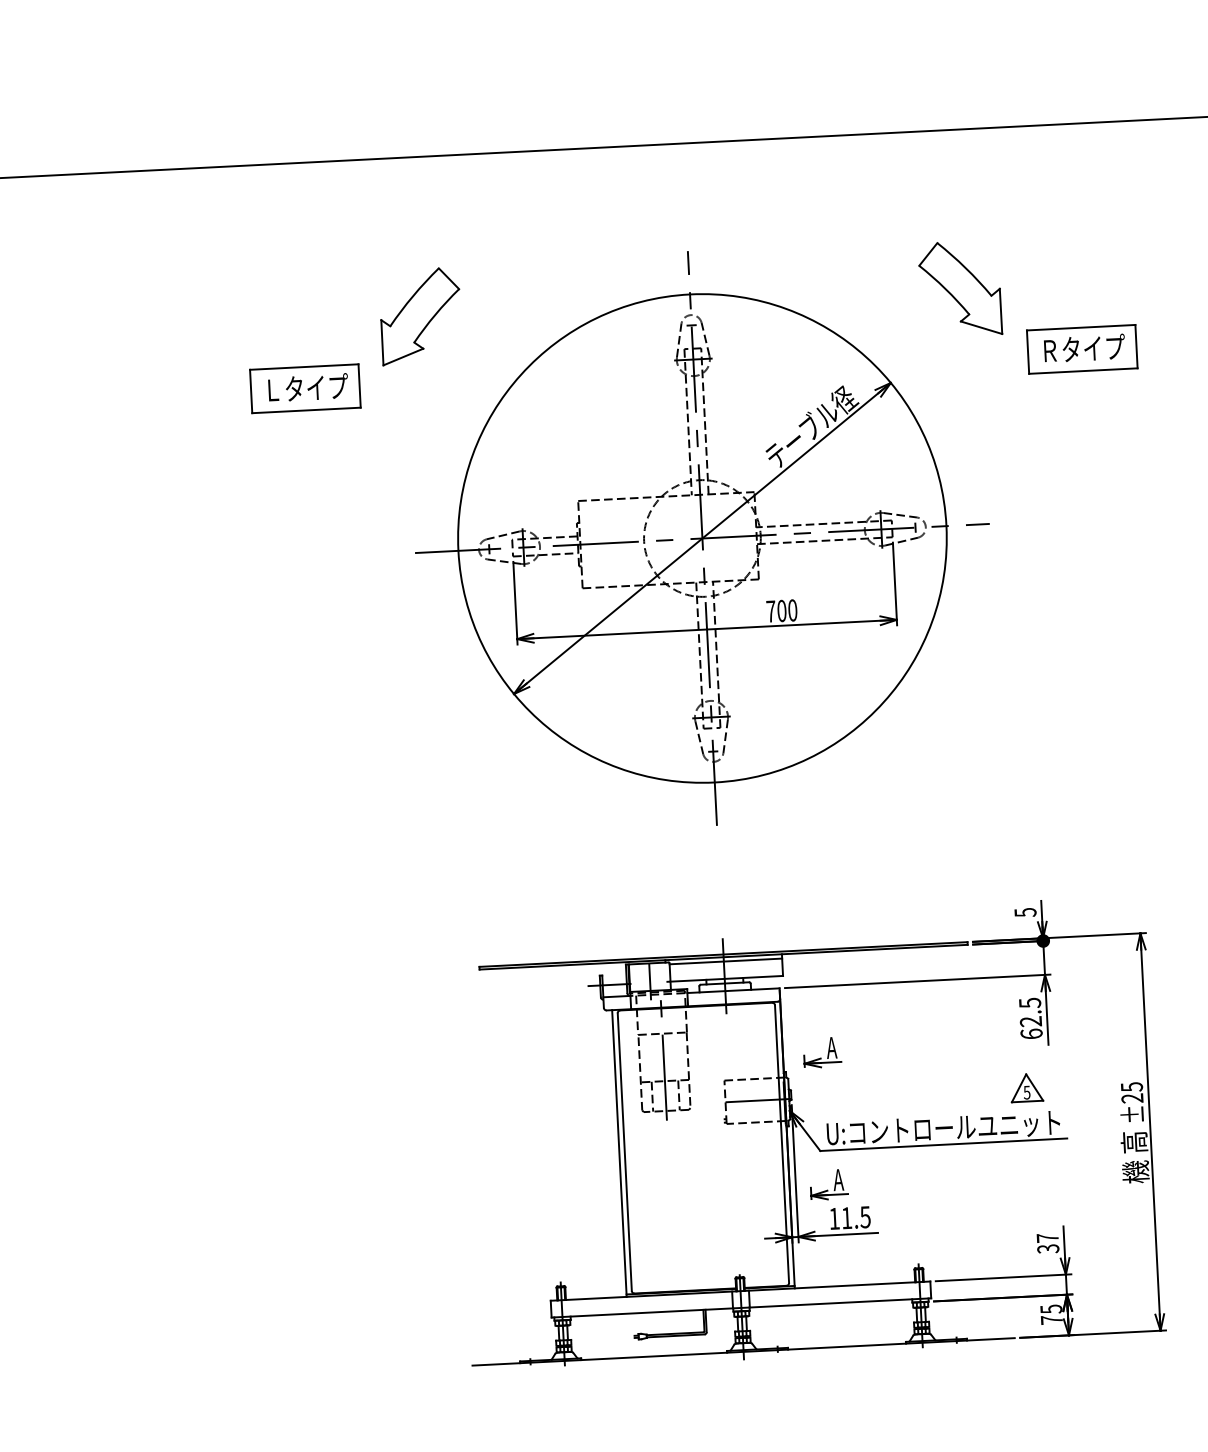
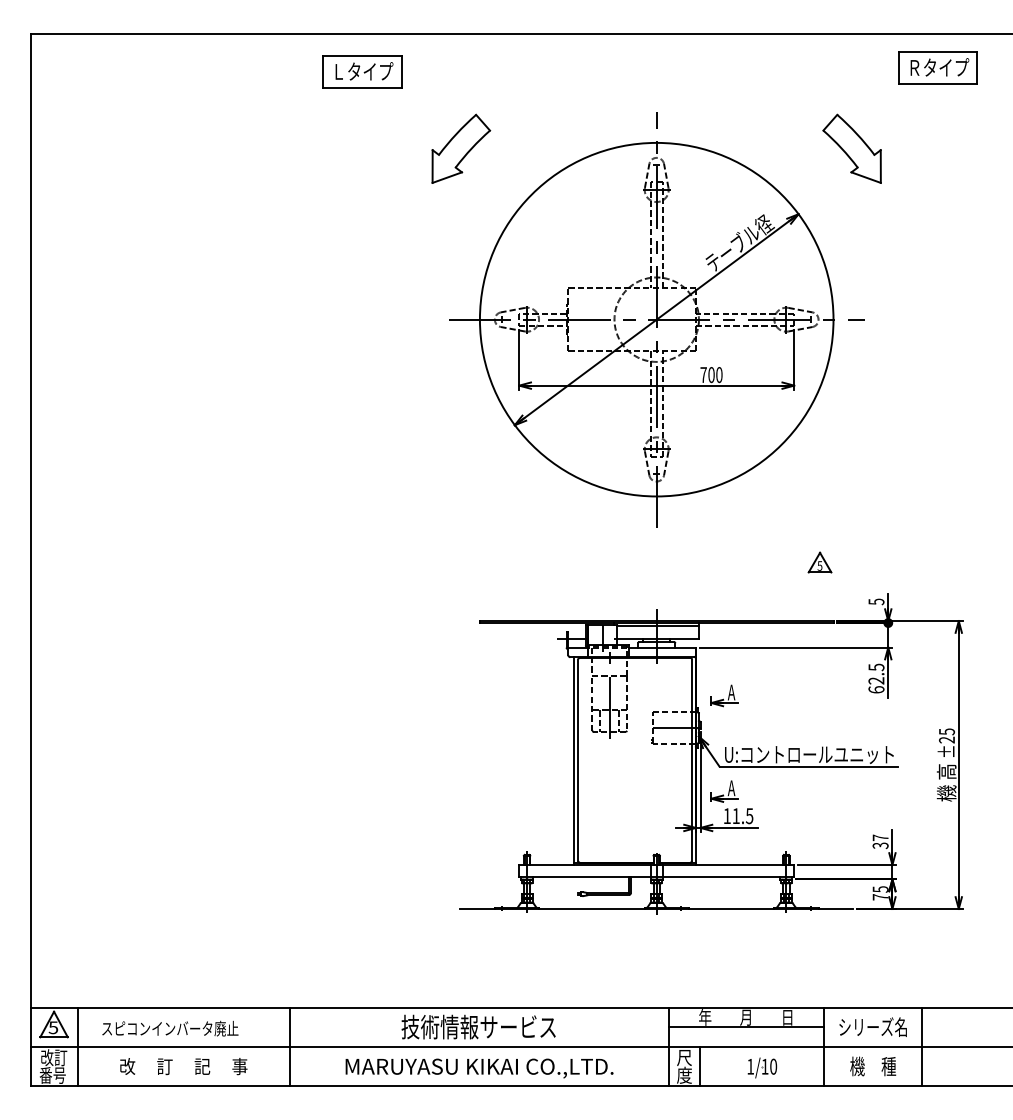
part: (1081, 348) -> (937, 67), moved
part: (305, 388) -> (362, 71), moved
part: (1026, 1087) -> (819, 562), moved

